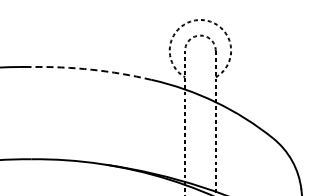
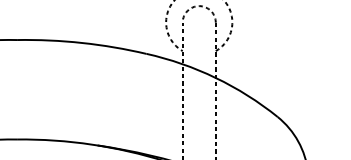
arc: (91, 69) -> (81, 42), dashed -> solid

